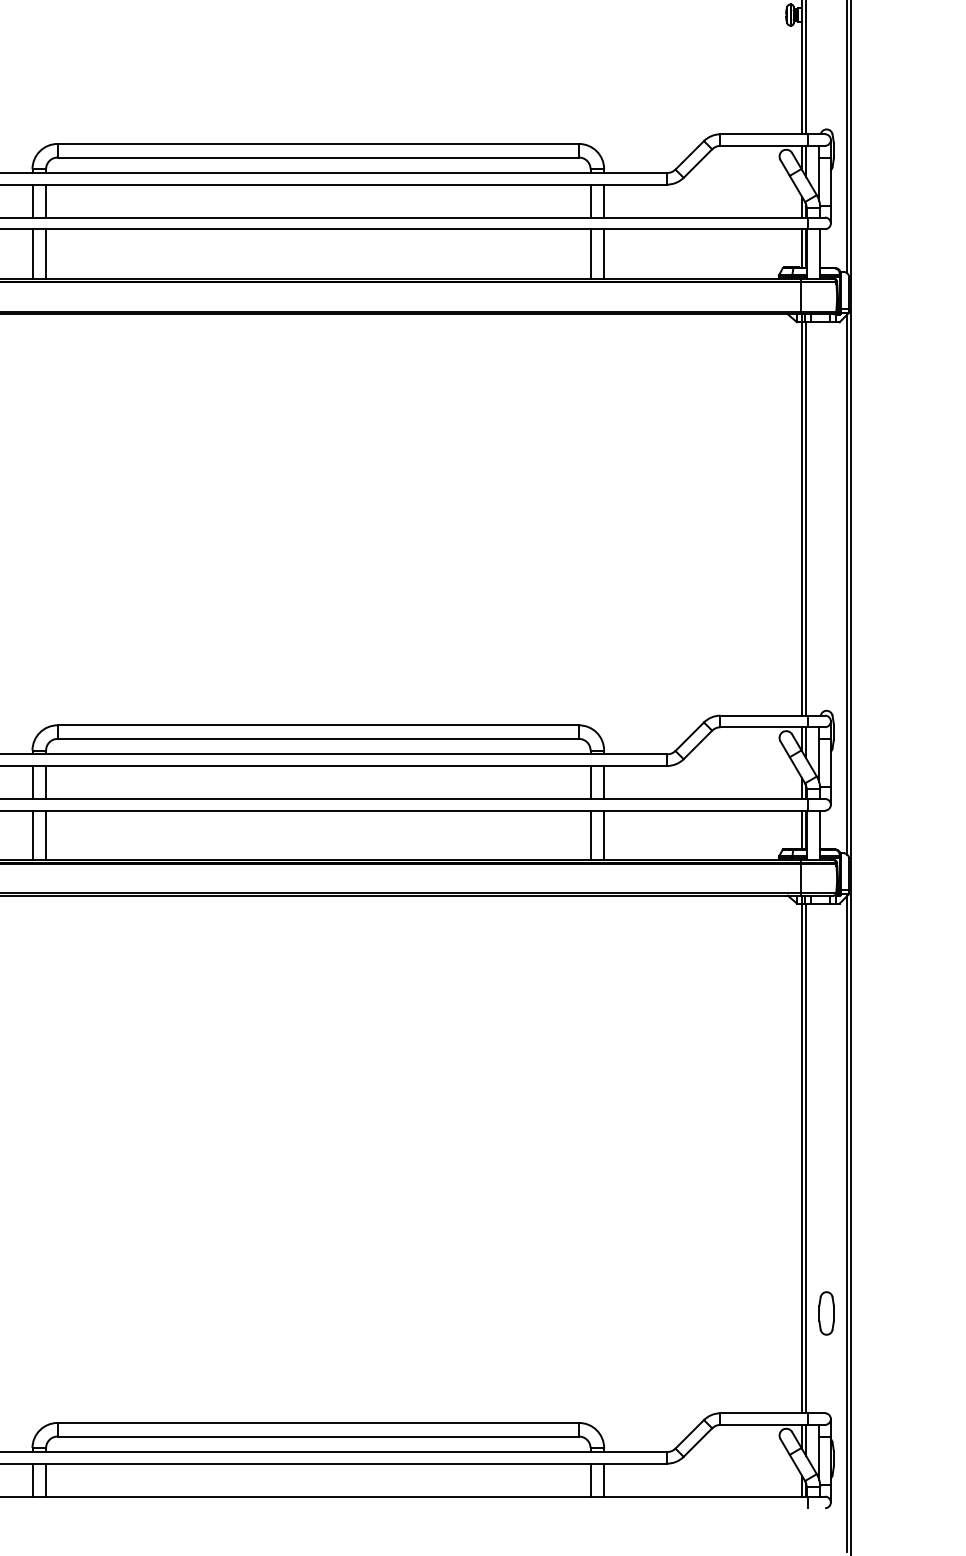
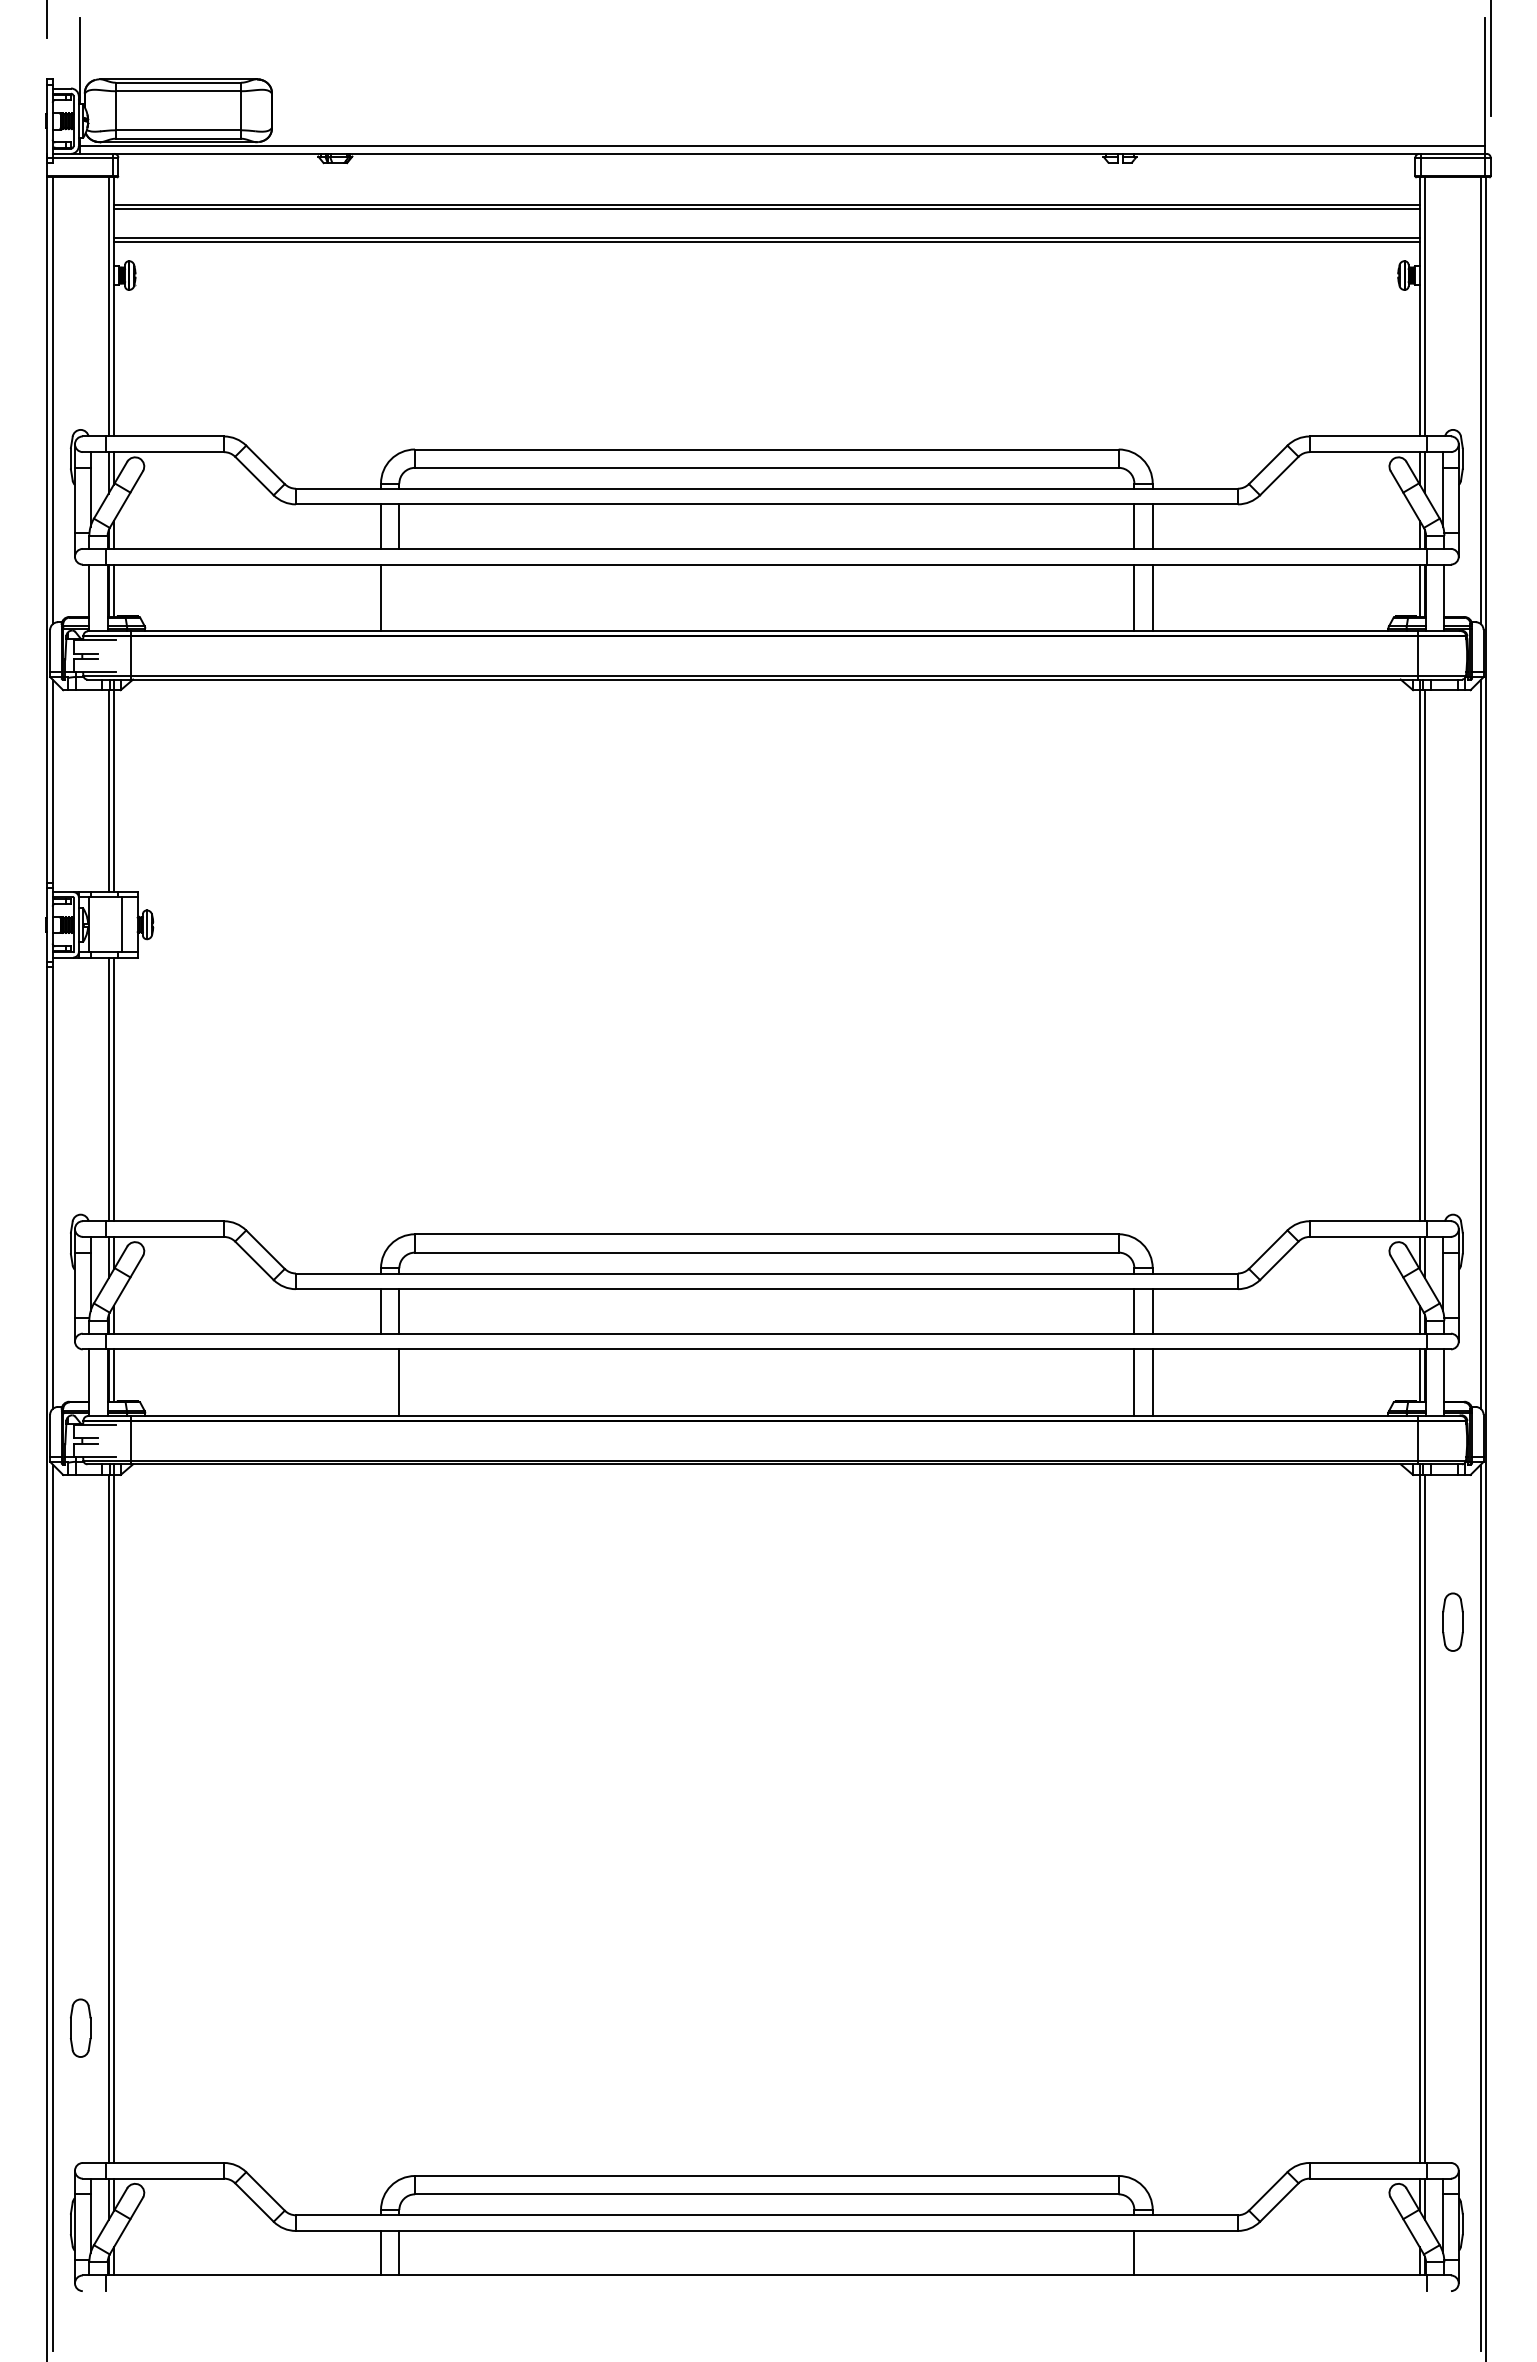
line: (46, 253) -> (399, 597), removed
line: (32, 835) -> (381, 1382), removed
part: (826, 1312) -> (1452, 1621), moved
line: (604, 1479) -> (1152, 2252), removed

